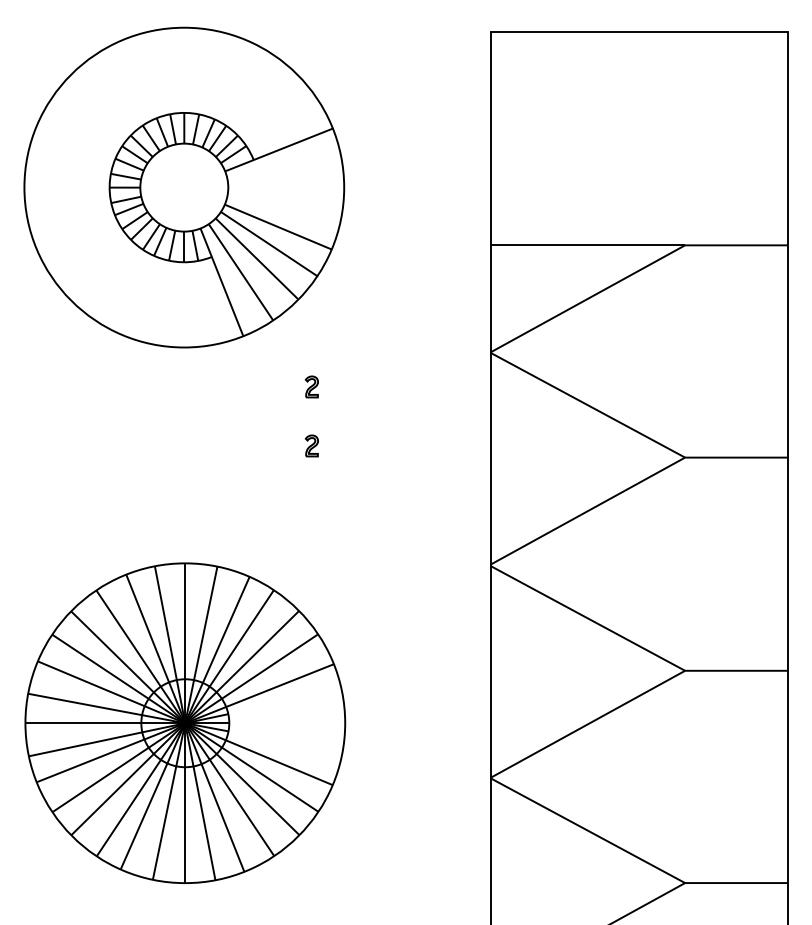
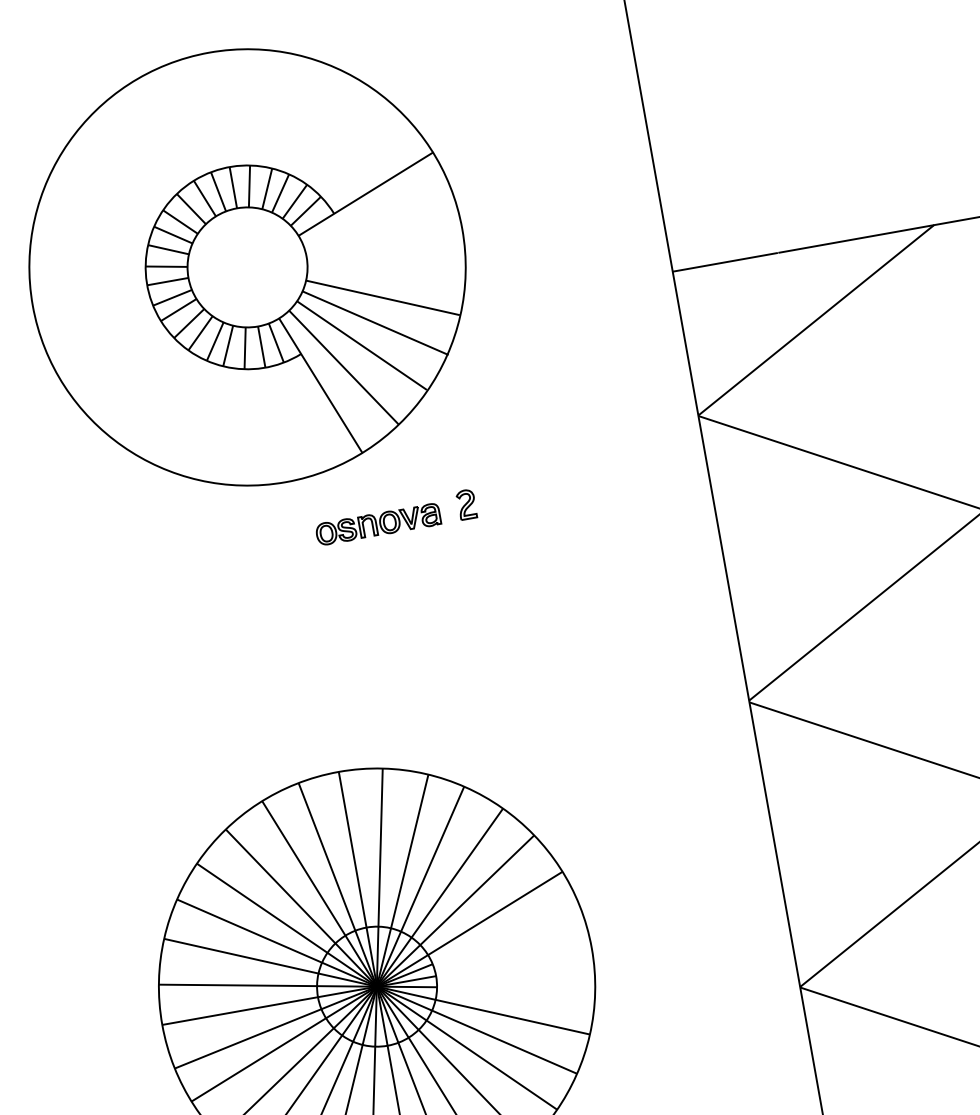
part: (245, 389) -> (378, 523), added
part: (311, 445) -> (480, 583), removed

